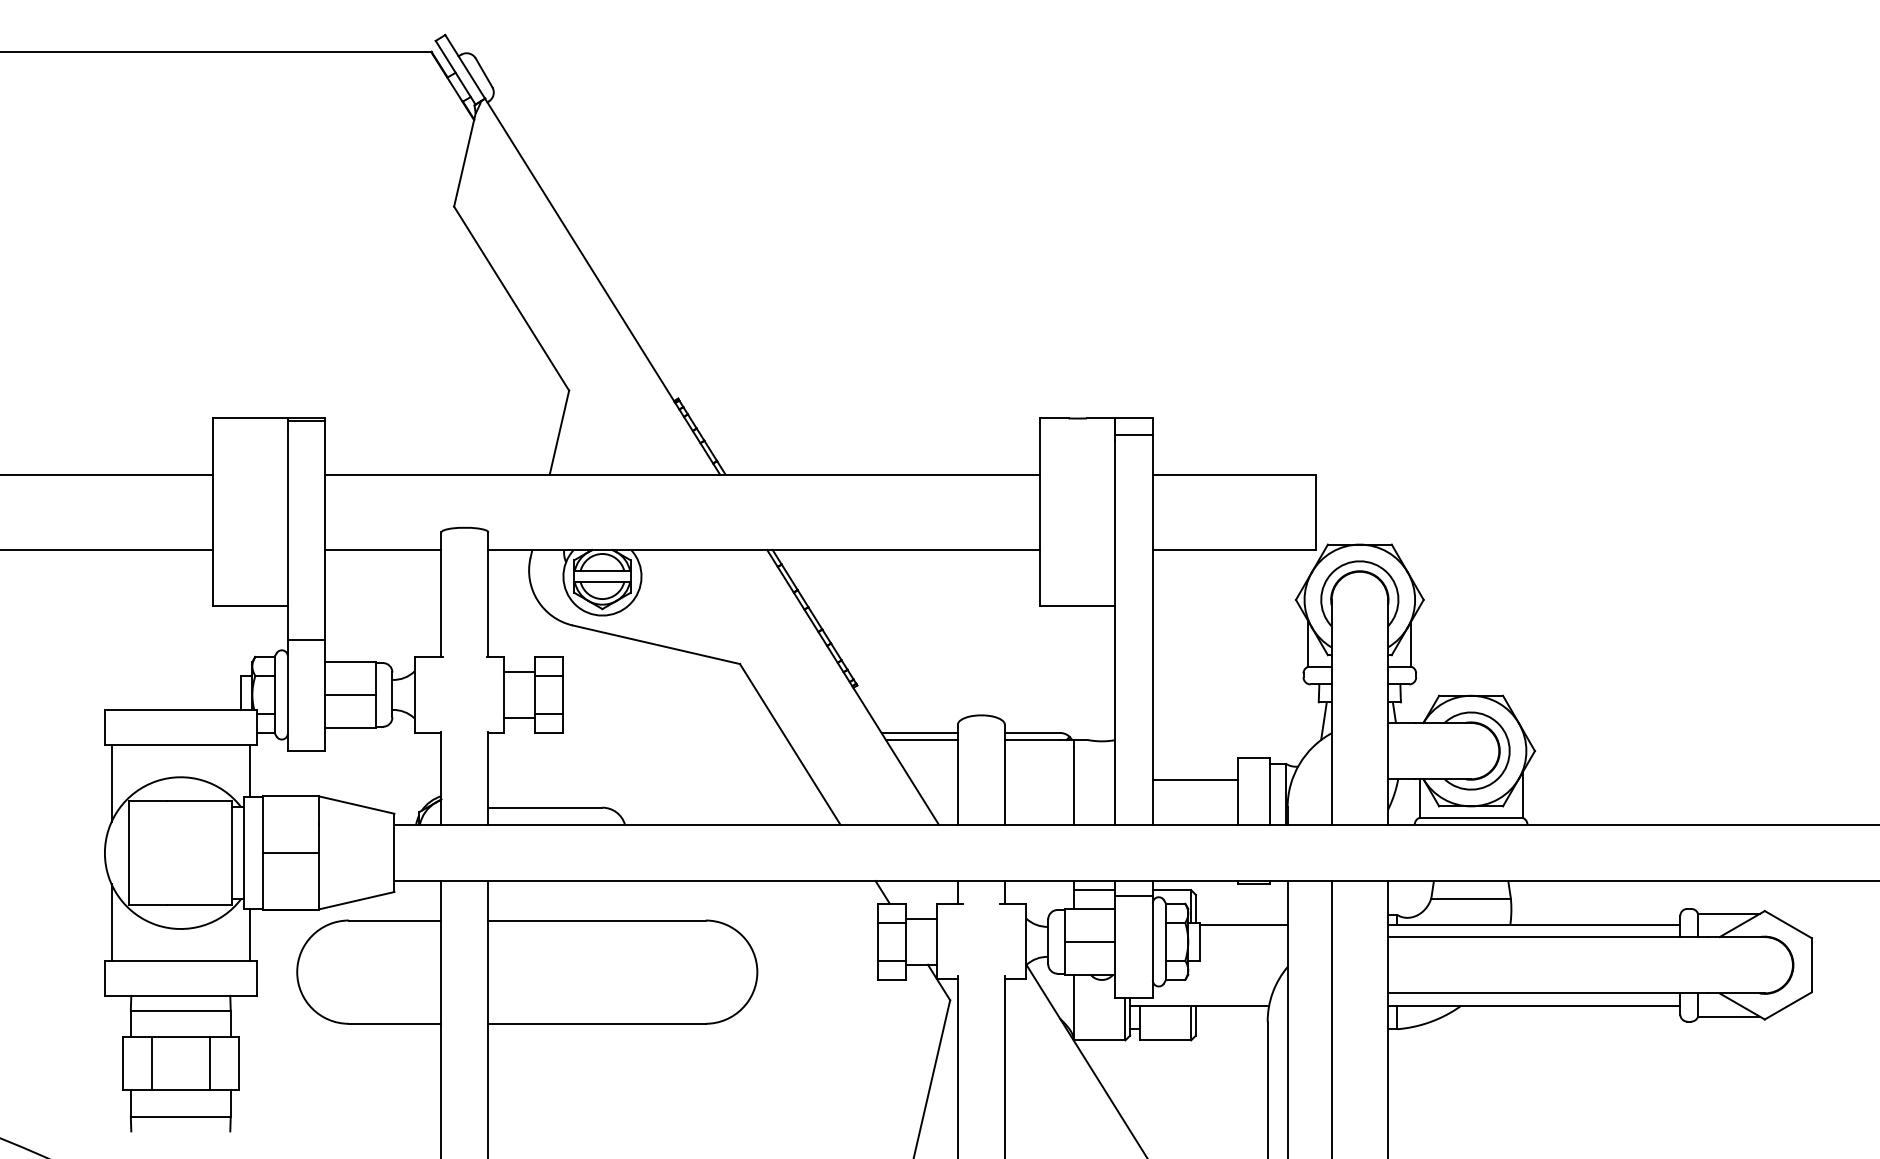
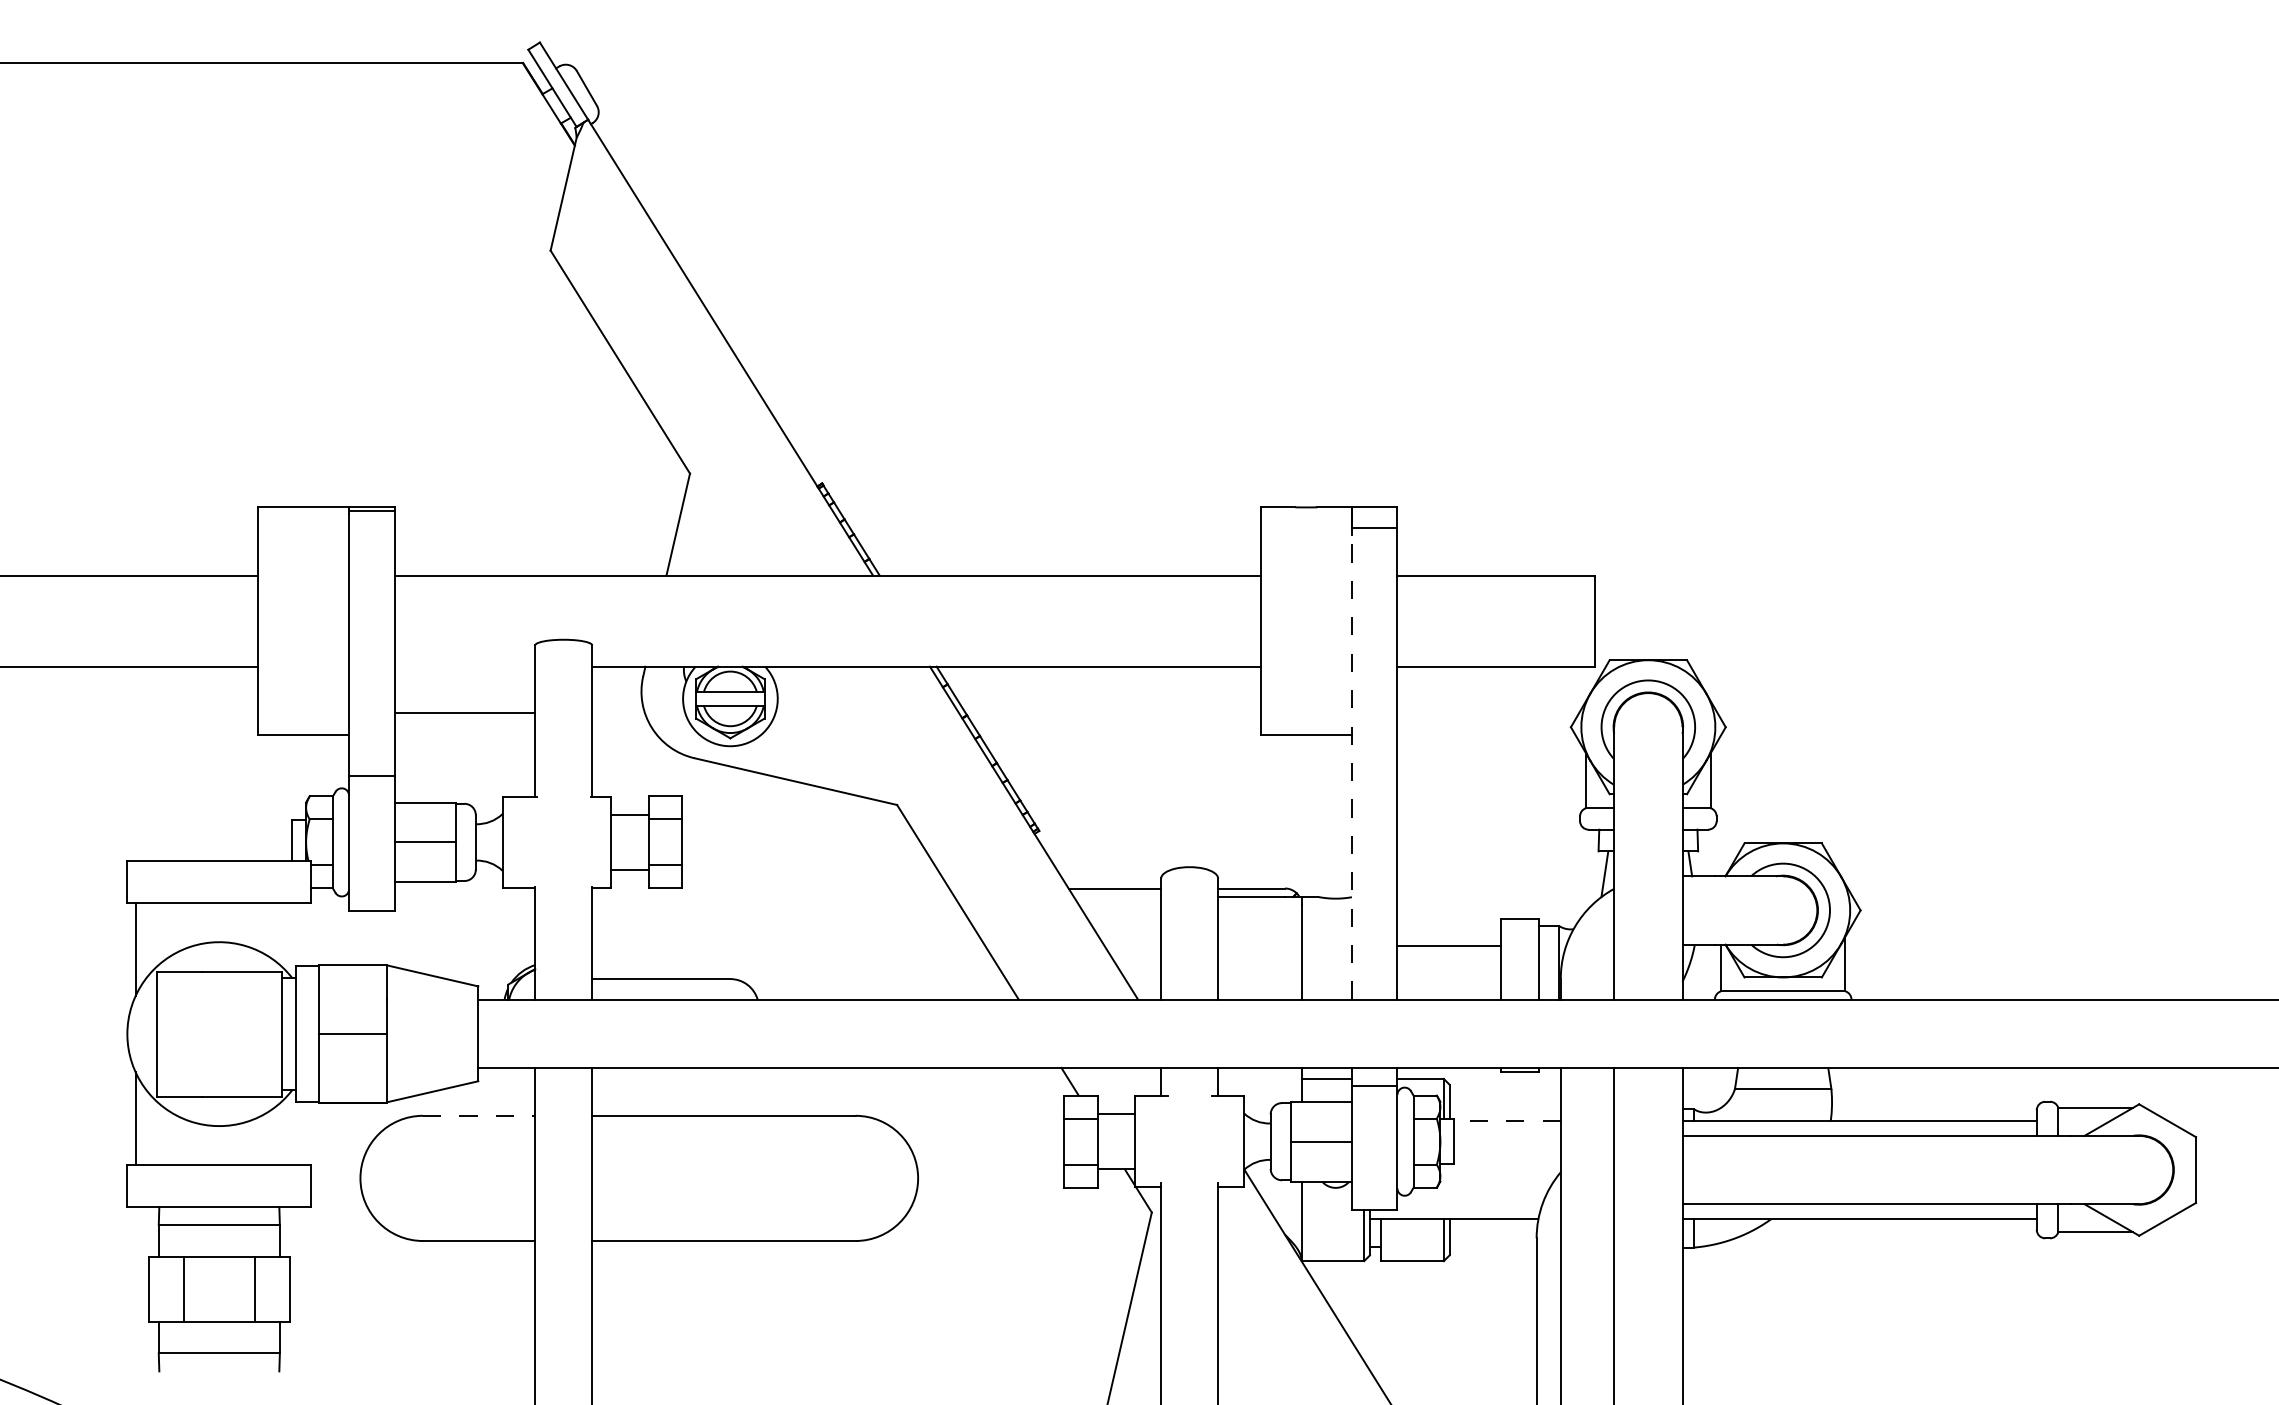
line: (383, 549) -> (465, 712), moved
line: (1115, 632) -> (1352, 766), solid -> dashed
line: (921, 739) -> (1117, 896), removed
line: (249, 770) -> (302, 933), removed
line: (395, 920) -> (479, 1115), solid -> dashed
line: (1243, 924) -> (1507, 1120), solid -> dashed
line: (249, 935) -> (302, 1133), removed

